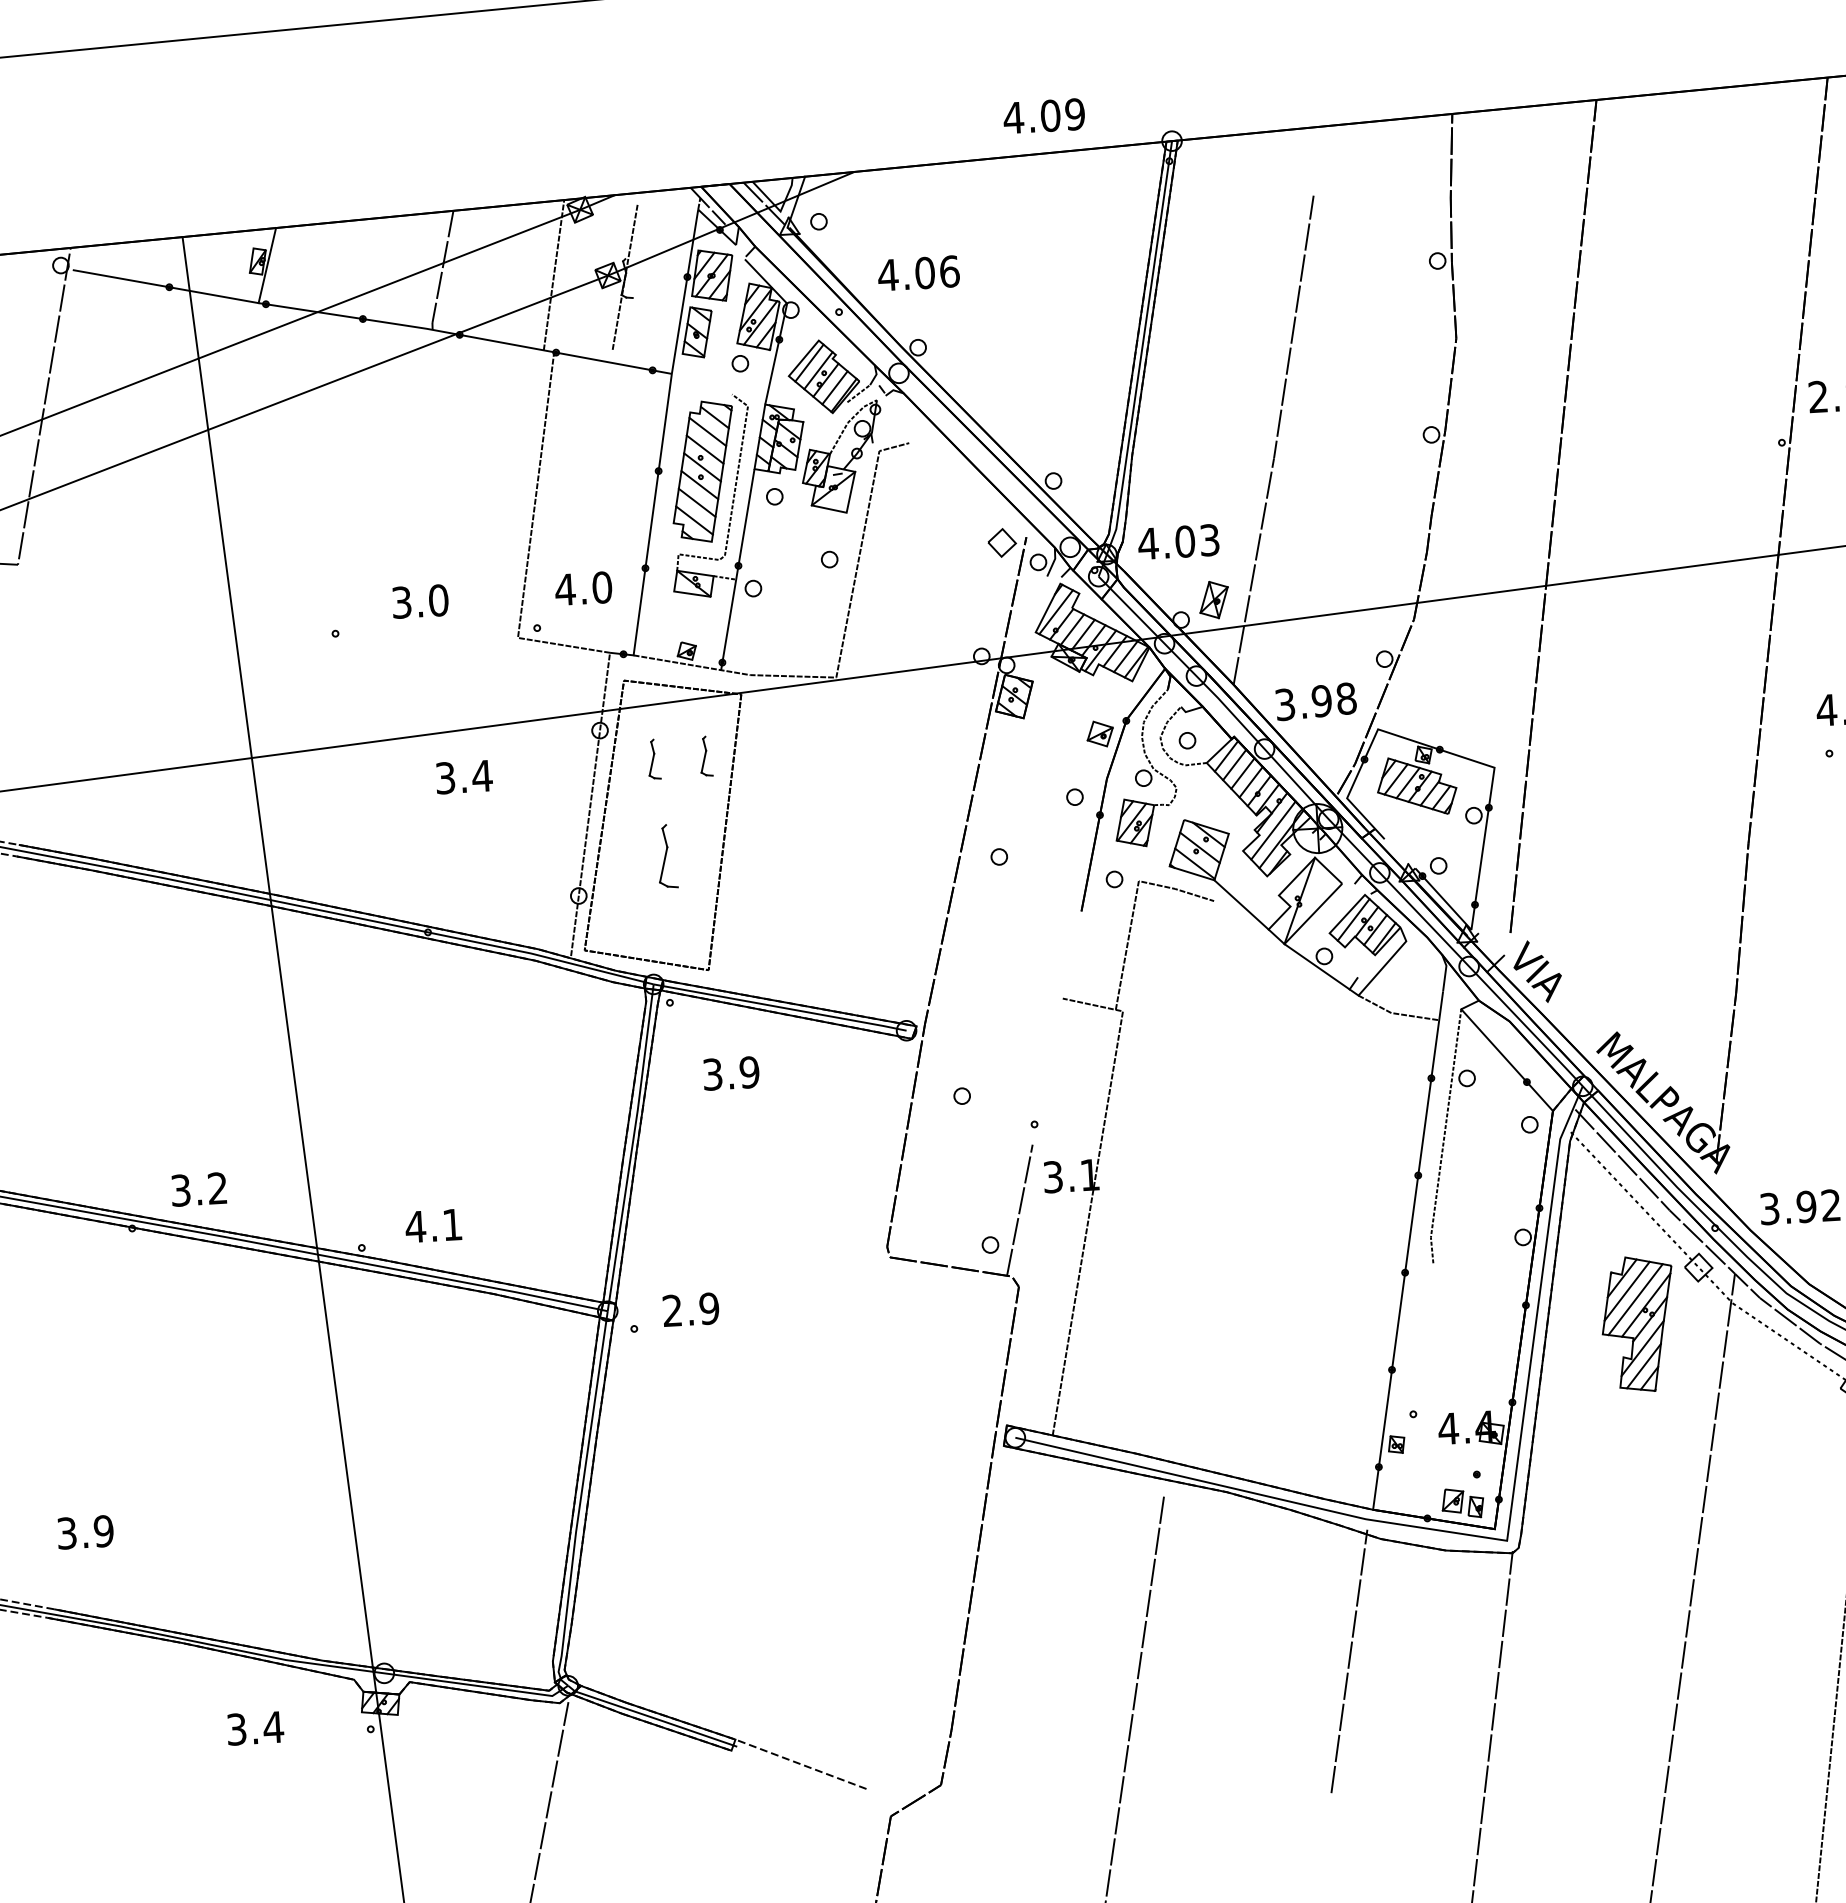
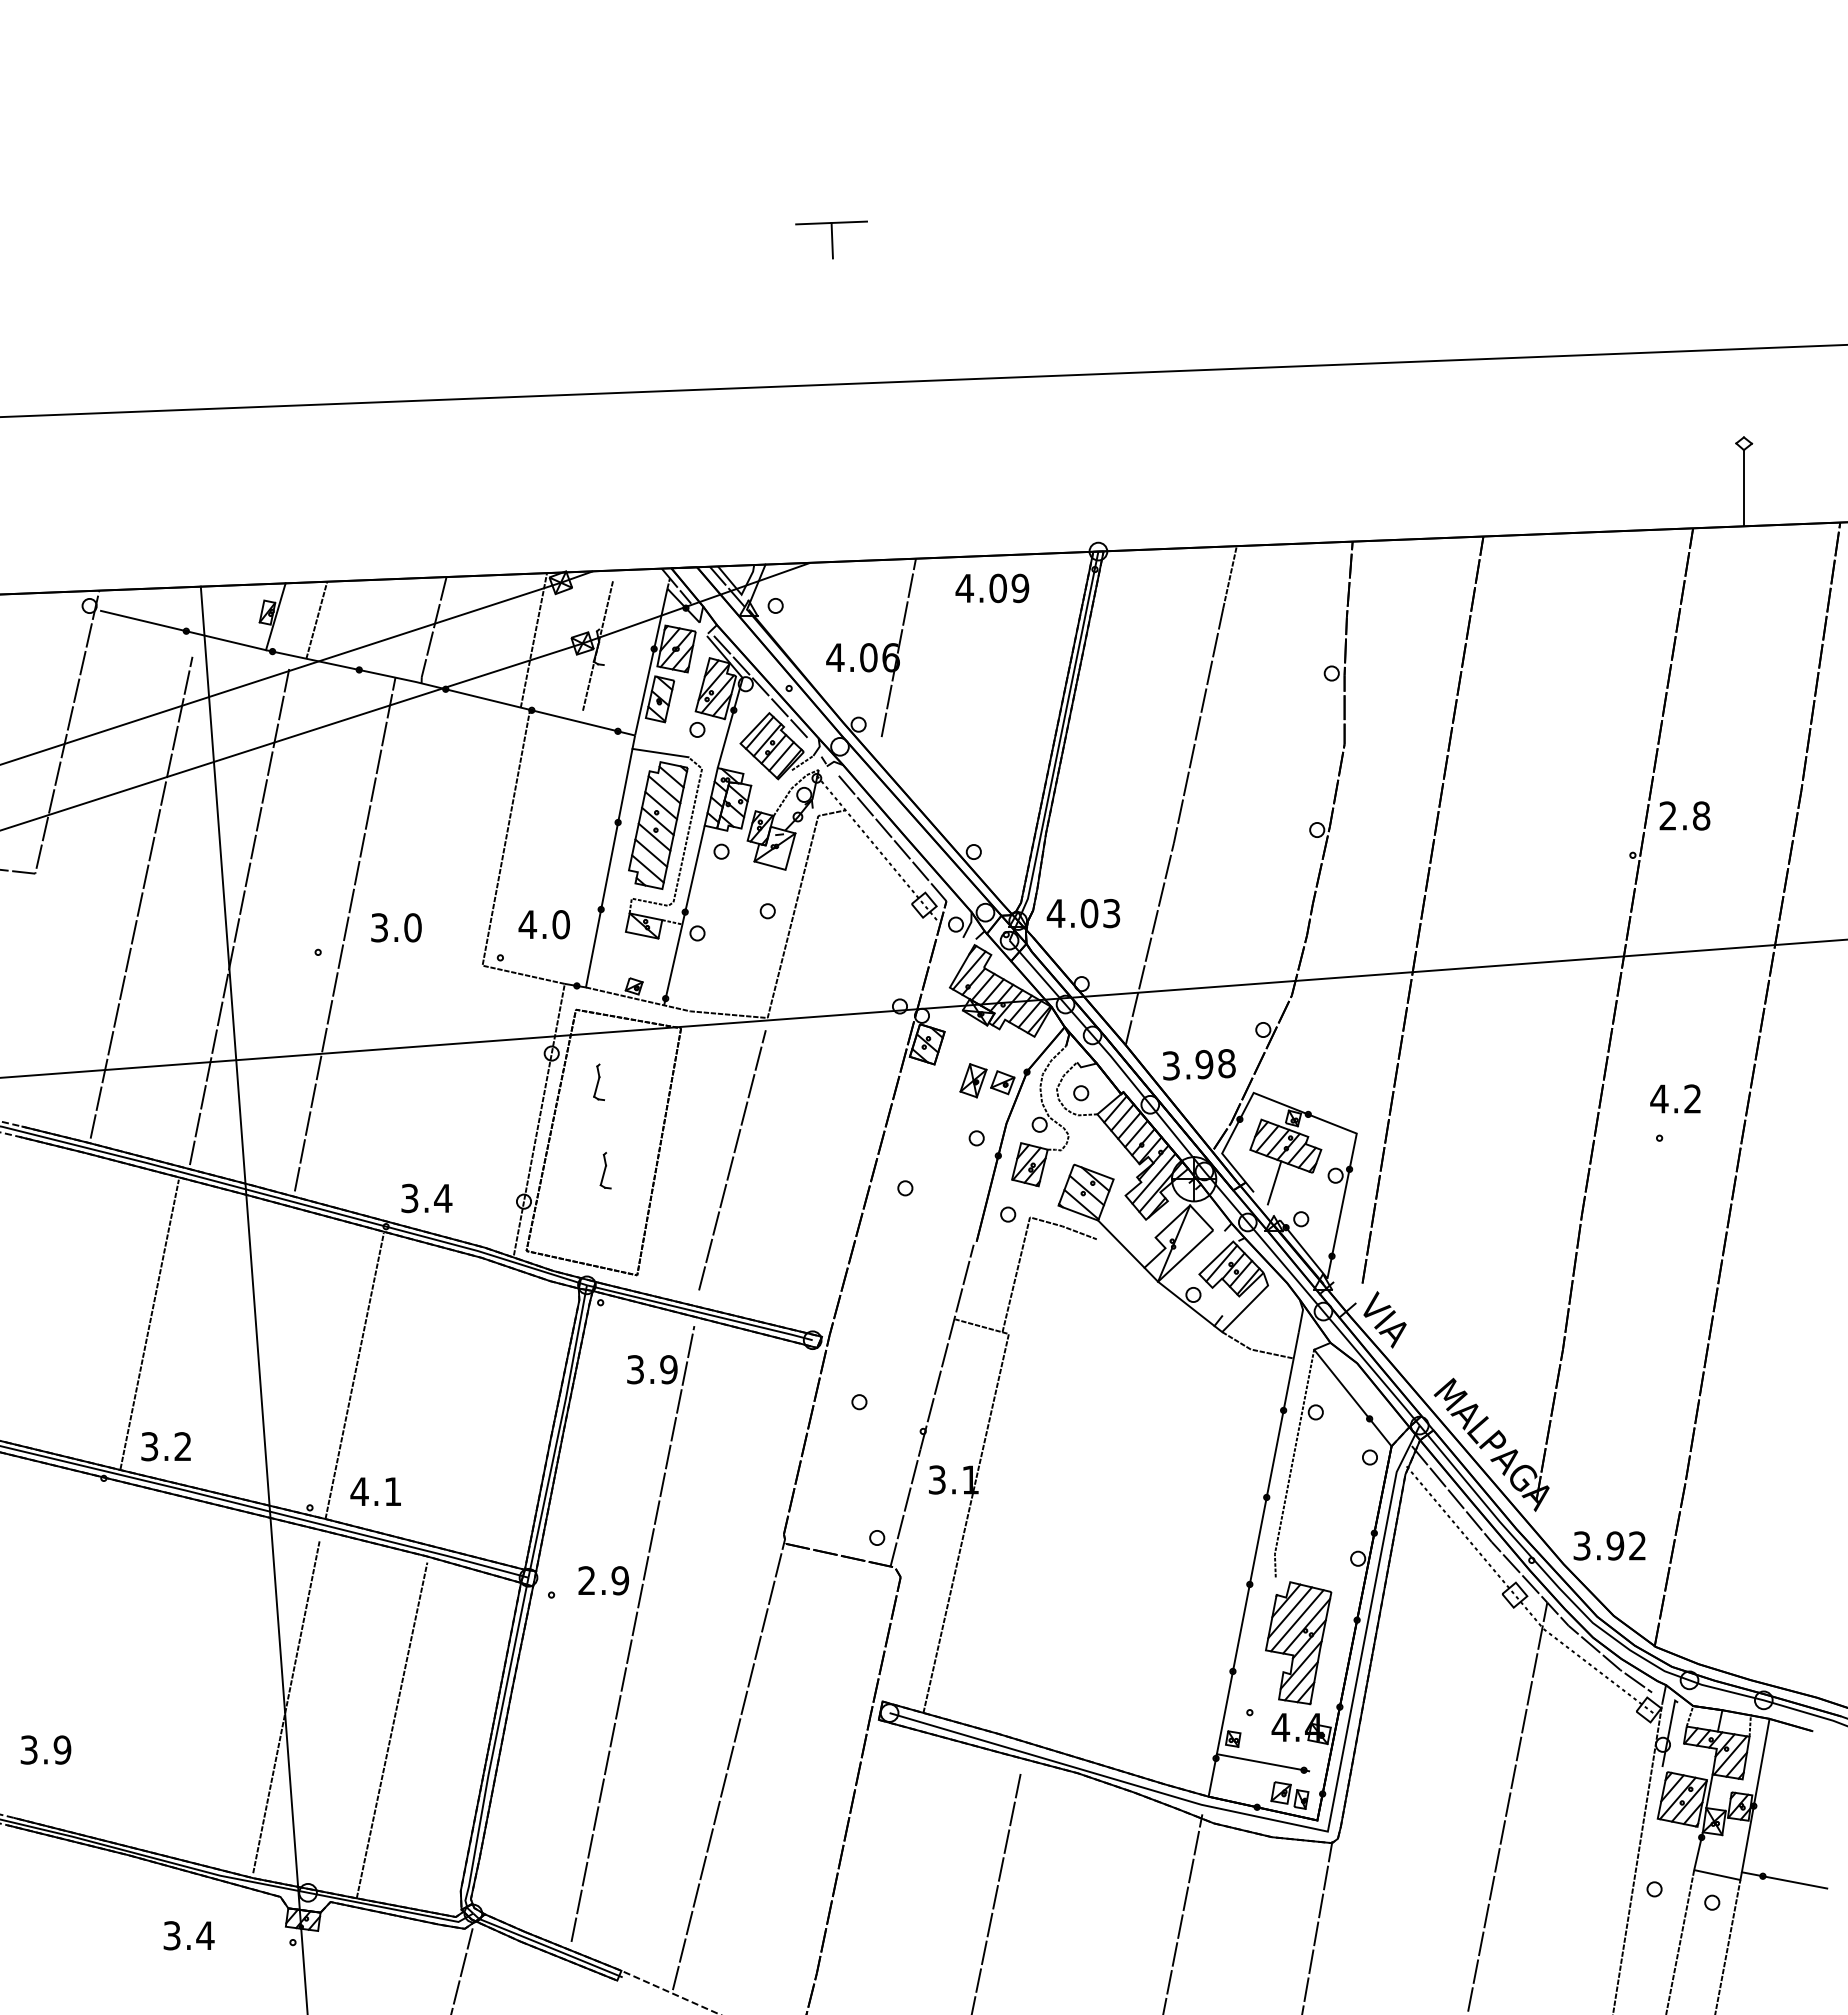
text: (1044, 116) -> (992, 588), moved
line: (1318, 161) -> (1229, 577), added
line: (957, 259) -> (898, 647), added
line: (312, 266) -> (316, 619), added
line: (808, 312) -> (761, 687), added
line: (701, 391) -> (660, 752), added
line: (962, 471) -> (892, 838), added
line: (945, 483) -> (876, 848), added
line: (136, 584) -> (141, 897), added
part: (1214, 599) -> (973, 1080), moved
line: (246, 600) -> (239, 917), added
line: (363, 612) -> (344, 934), added
part: (705, 755) -> (645, 1081), removed
text: (463, 777) -> (426, 1198), moved
line: (1406, 827) -> (1274, 1182), added
line: (806, 837) -> (732, 1160), added
part: (666, 856) -> (605, 1170), size x0.62
line: (1054, 1029) -> (946, 1346), added
line: (172, 1054) -> (149, 1323), added
line: (402, 1098) -> (354, 1375), added
part: (1638, 1324) -> (1298, 1643), moved
line: (726, 1366) -> (632, 1633), added
line: (1430, 1468) -> (1262, 1762), added
line: (348, 1470) -> (286, 1707), added
line: (466, 1488) -> (391, 1730), added
line: (840, 1504) -> (728, 1764), added

